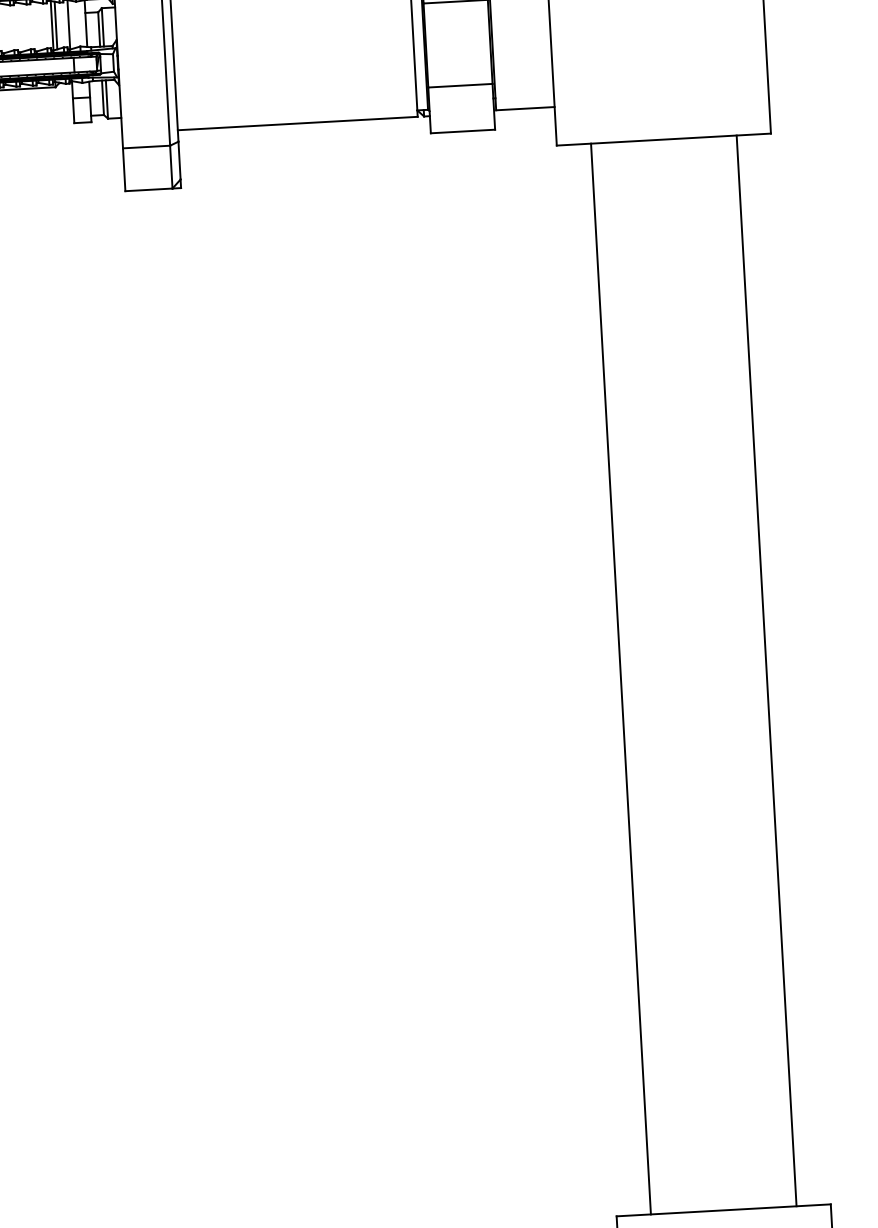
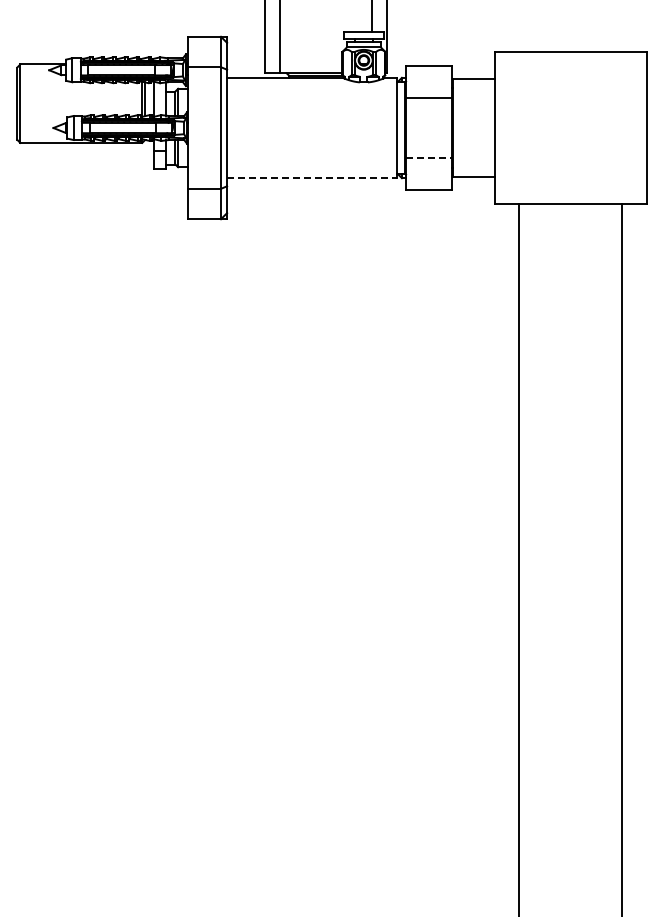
line: (459, 85) -> (428, 157), solid -> dashed
line: (298, 123) -> (312, 178), solid -> dashed

